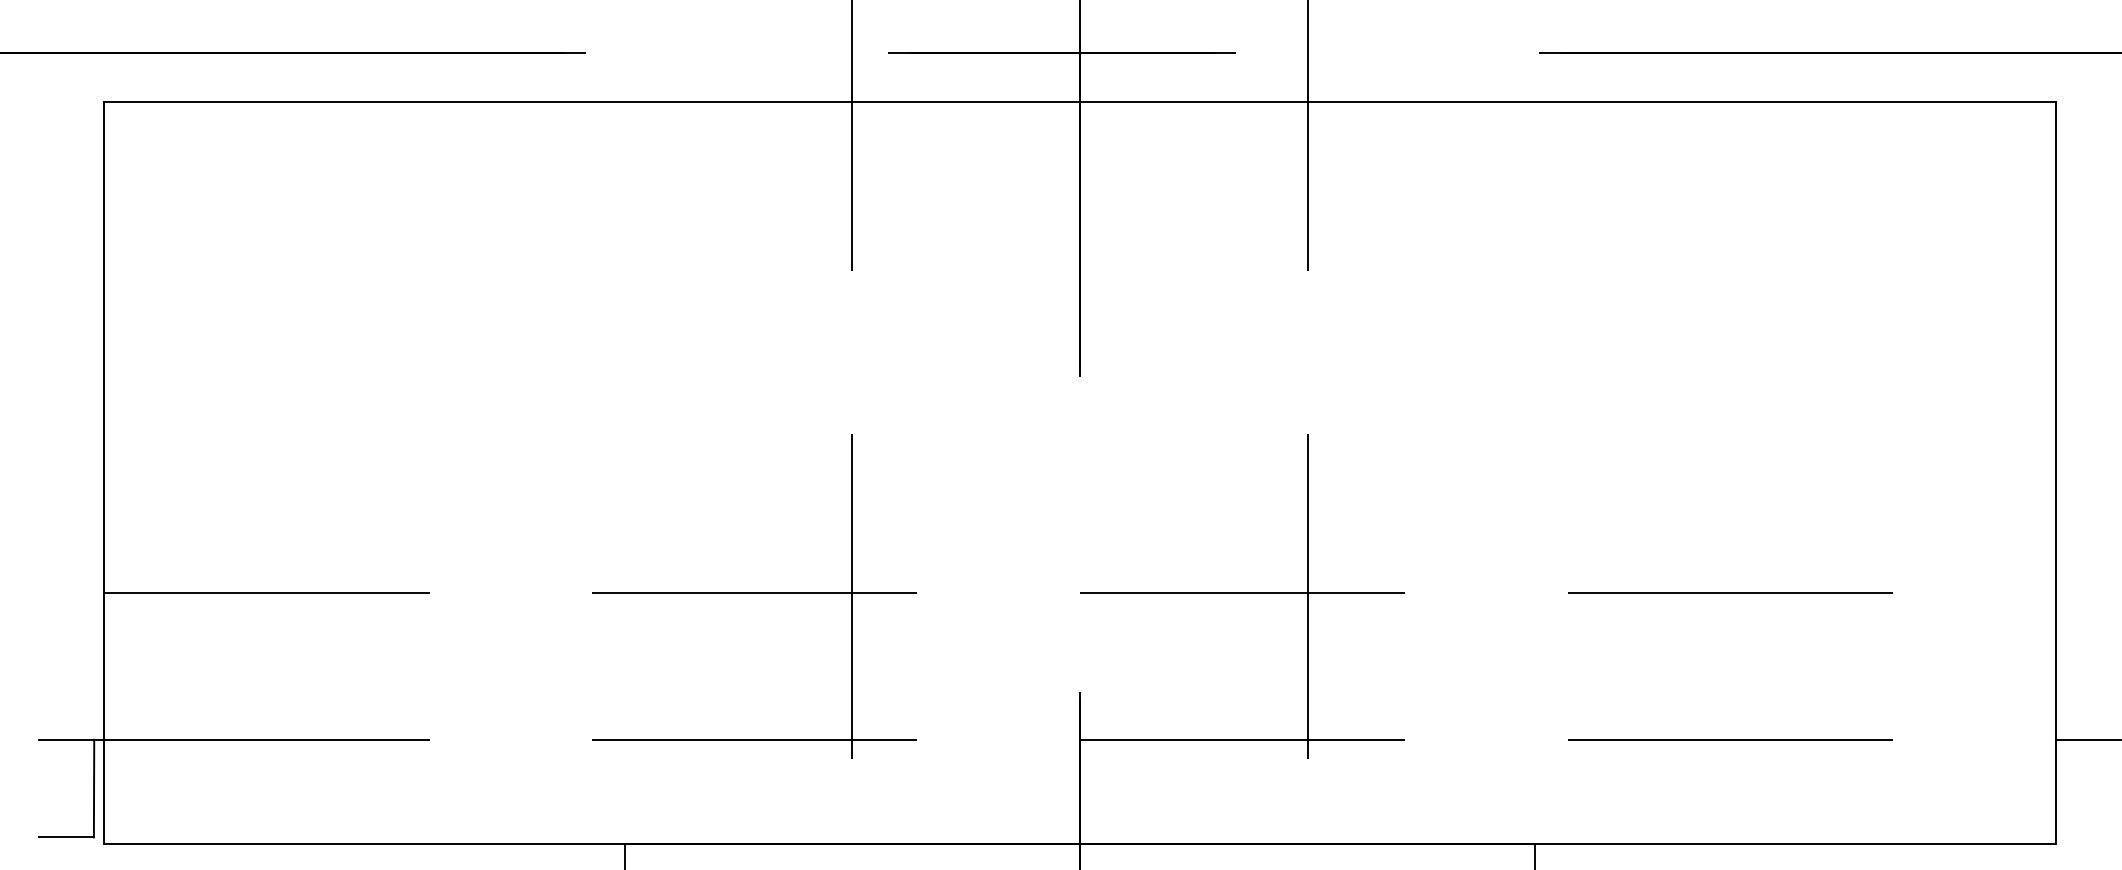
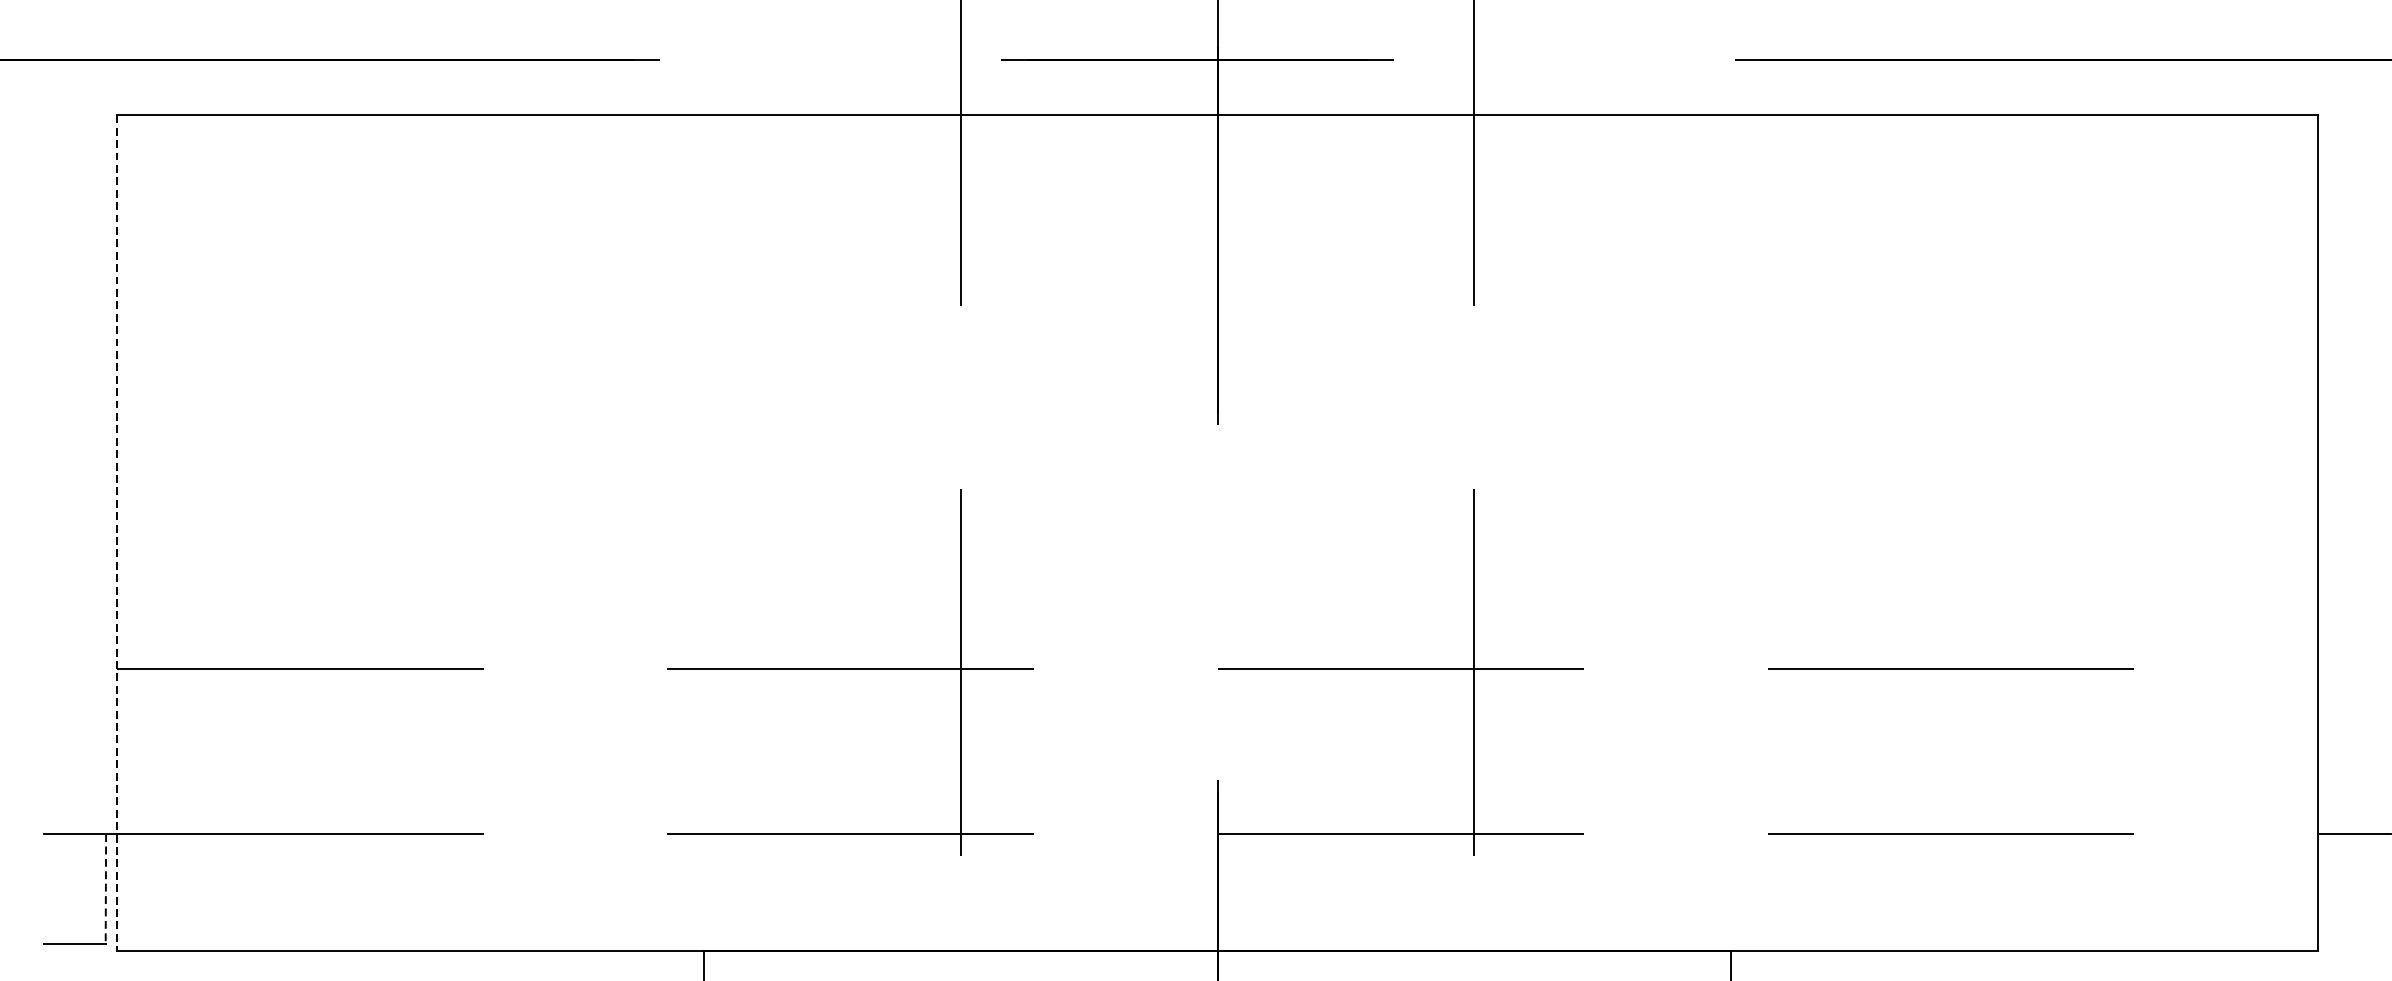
line: (104, 473) -> (117, 533), solid -> dashed
line: (94, 788) -> (106, 889), solid -> dashed

